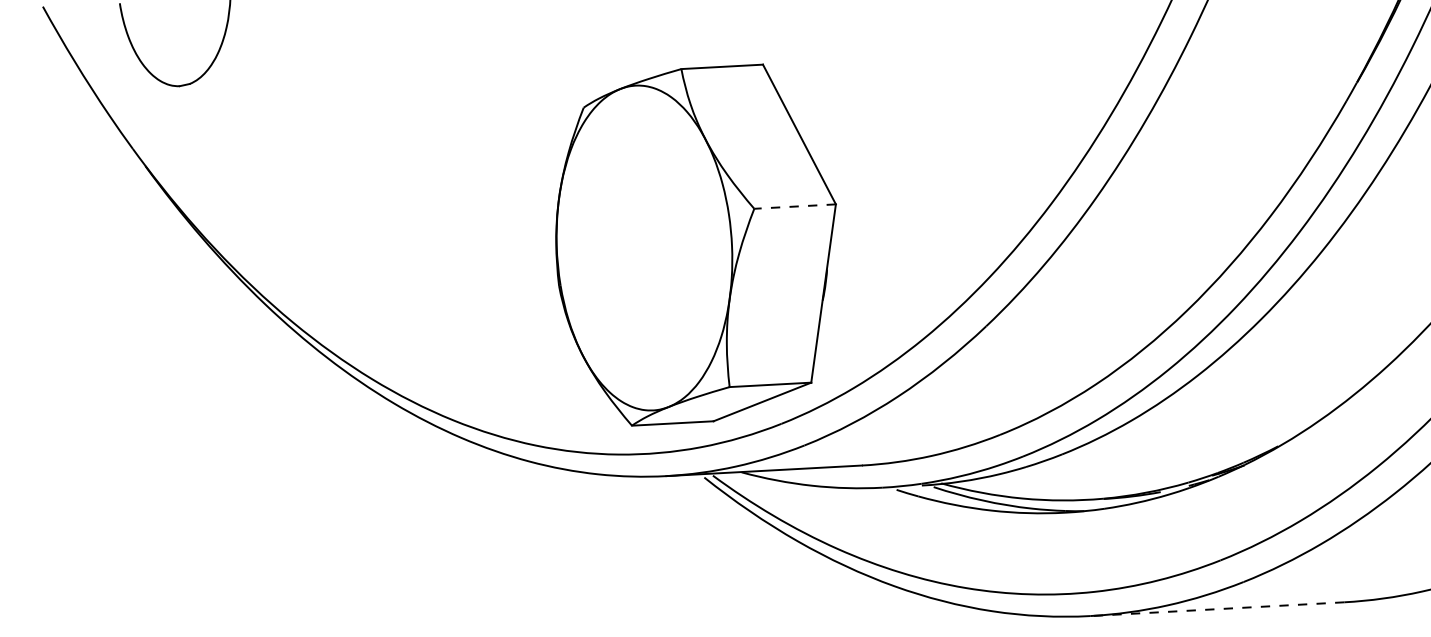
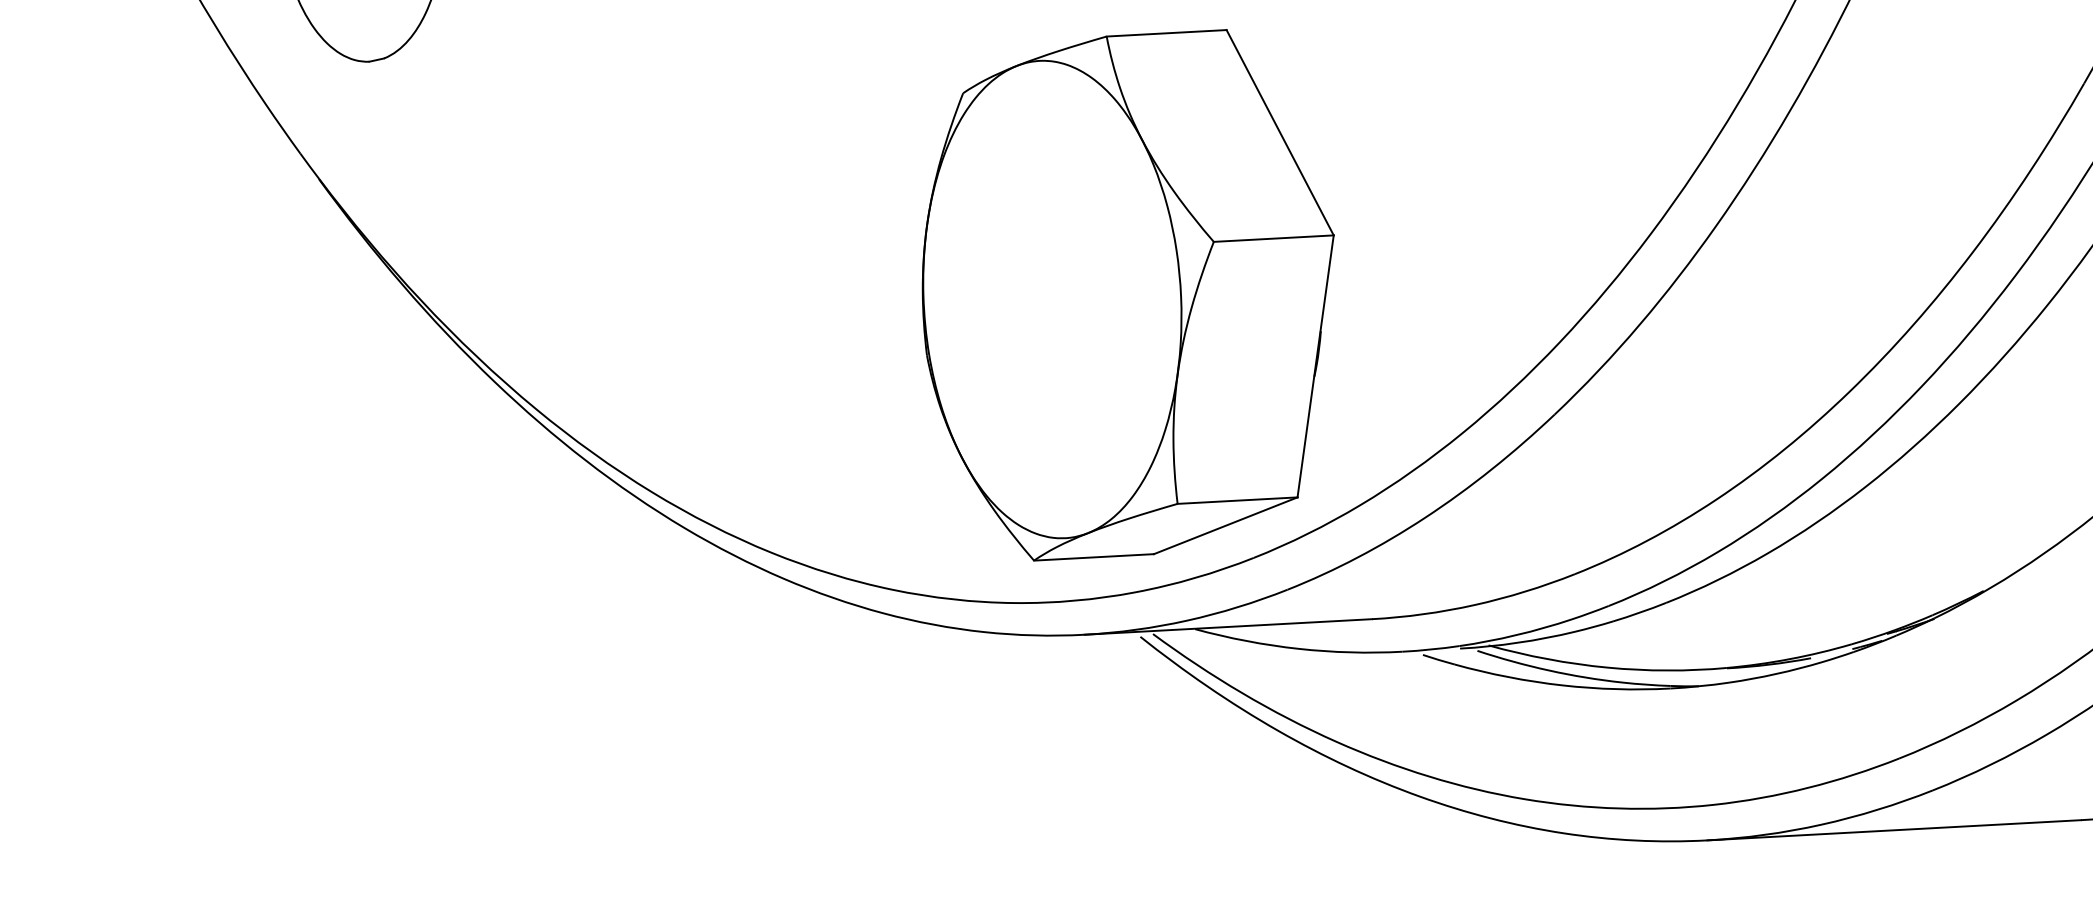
line: (795, 206) -> (1274, 238), dashed -> solid
line: (1216, 609) -> (1893, 830), dashed -> solid

